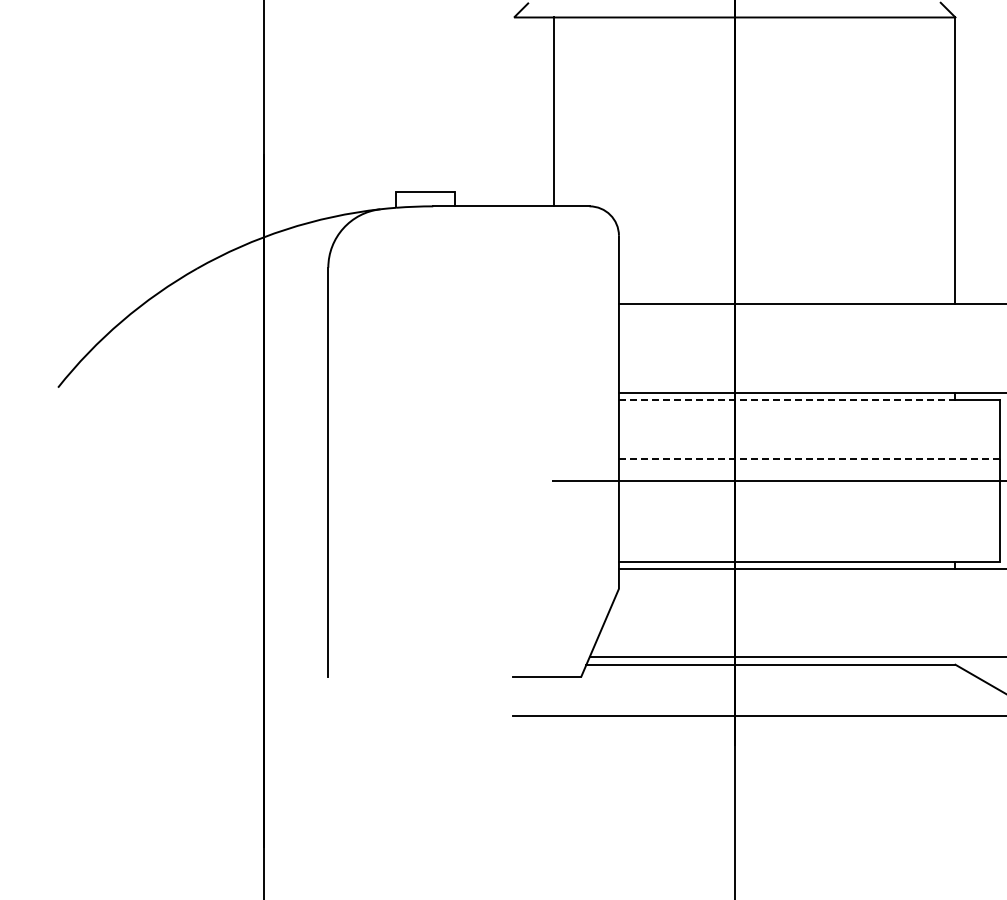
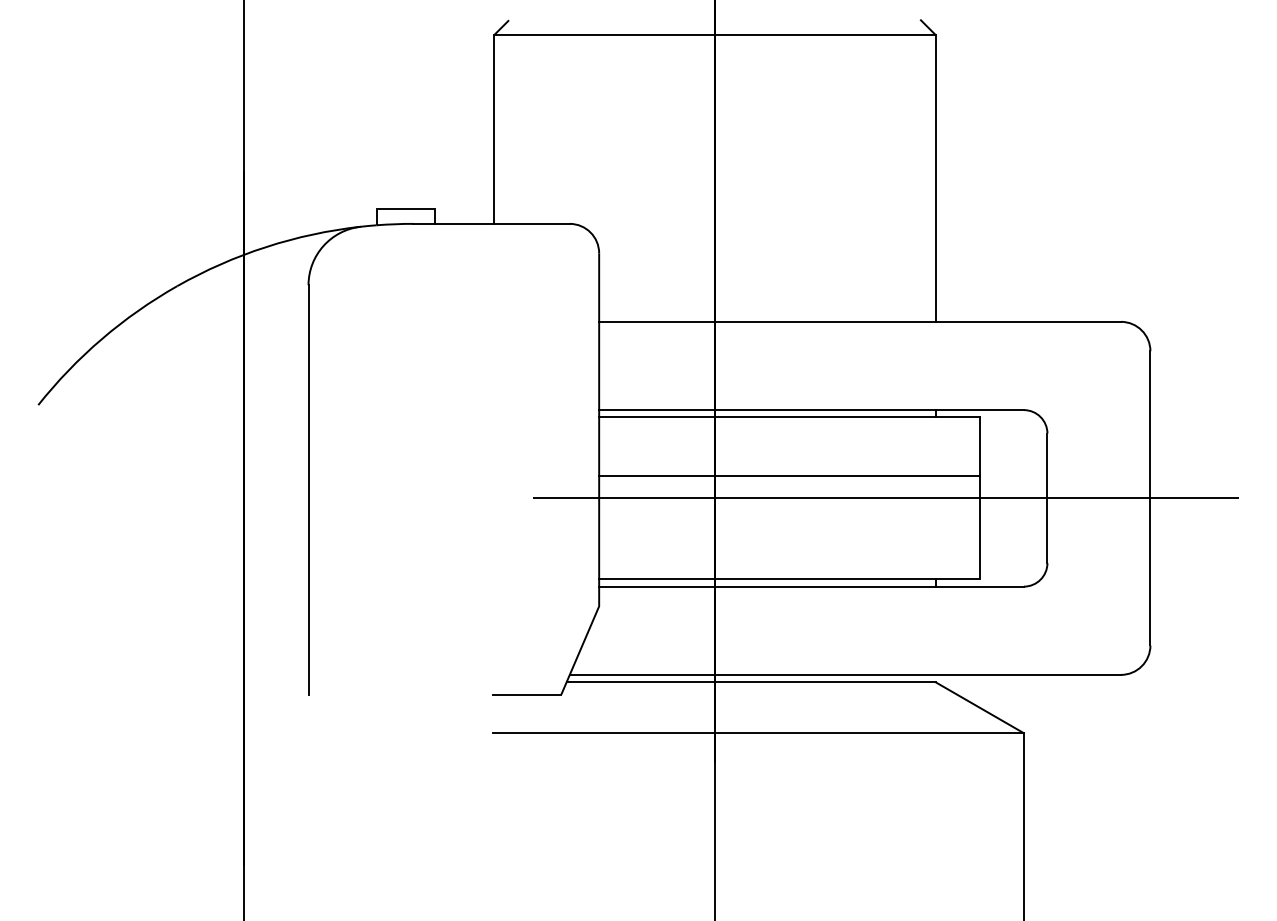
line: (554, 110) -> (494, 128), moved
line: (787, 399) -> (767, 417), dashed -> solid
line: (809, 458) -> (789, 476), dashed -> solid

